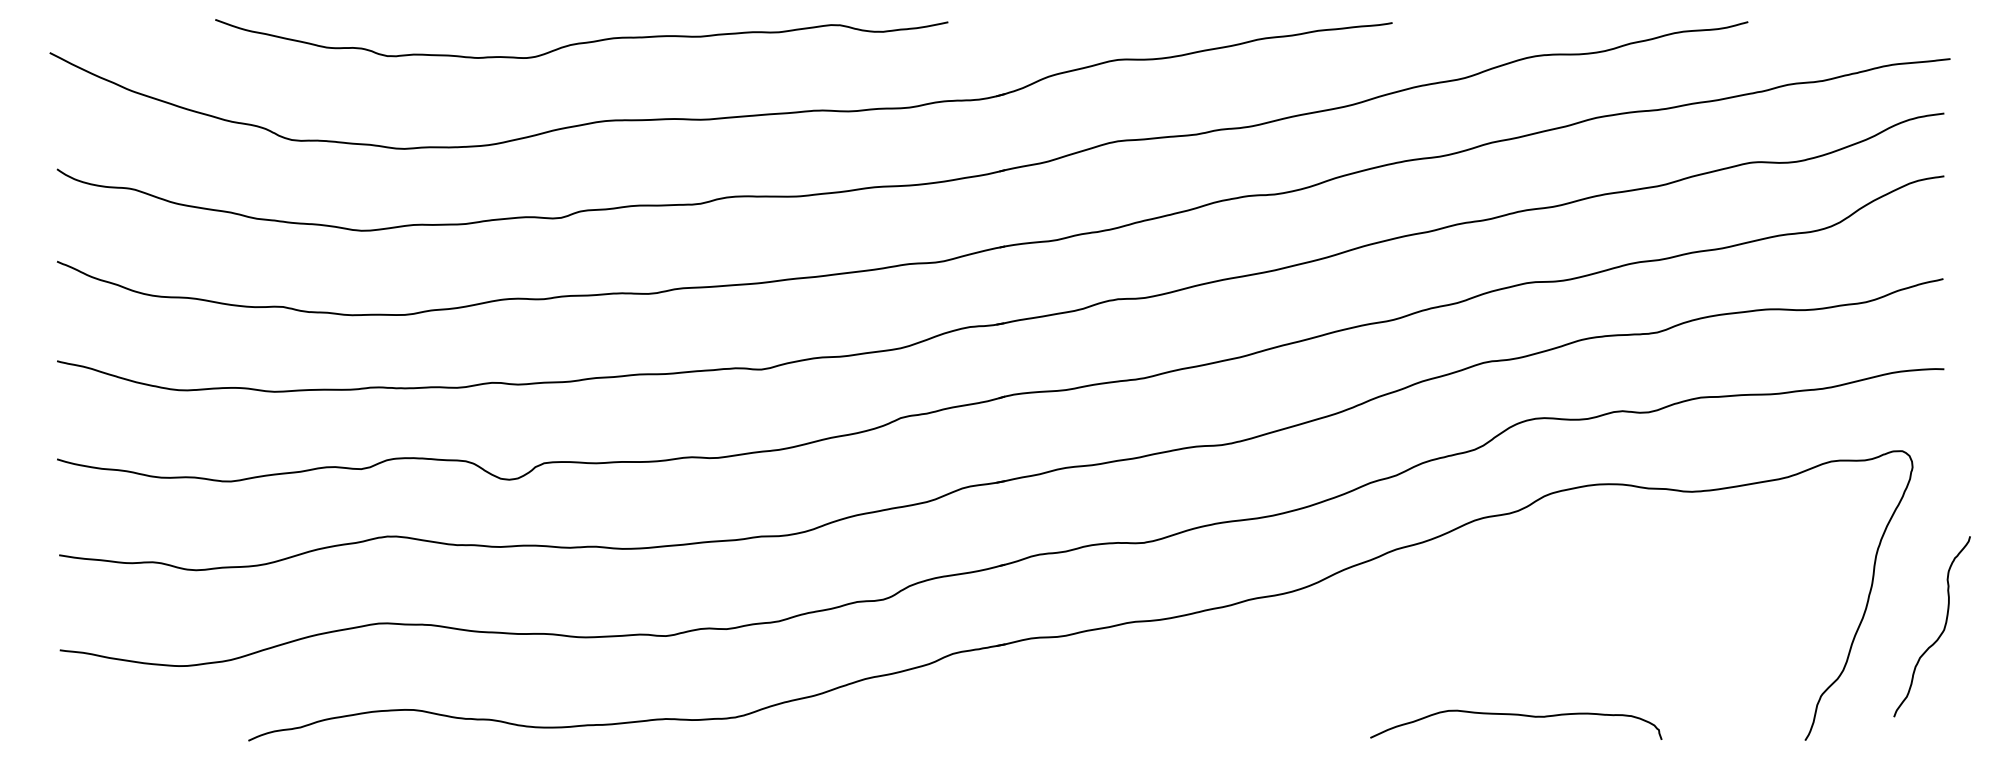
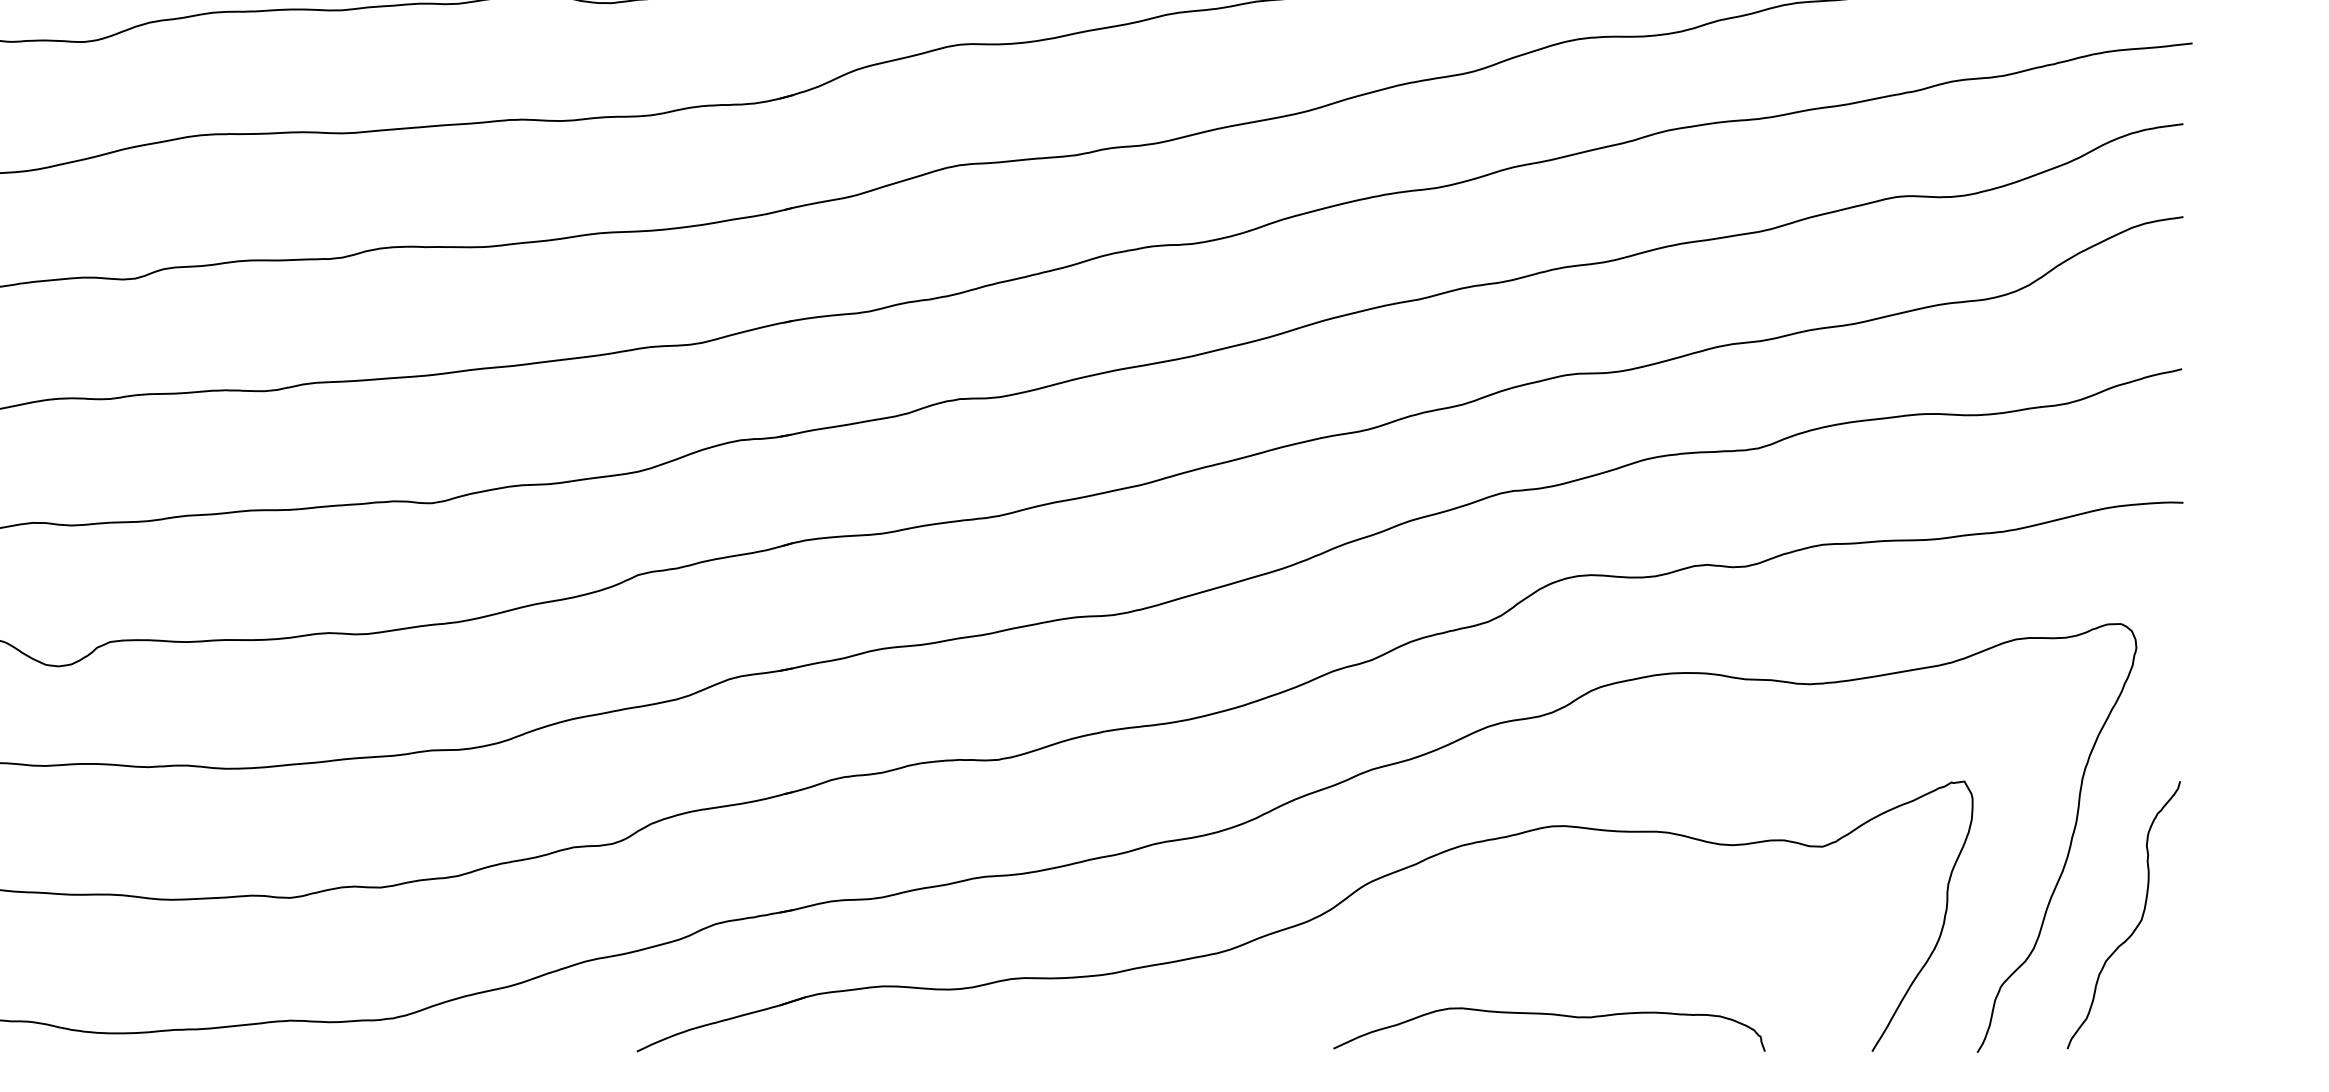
curve: (1940, 633) -> (2136, 925), moved
part: (1350, 648) -> (1304, 916), added

